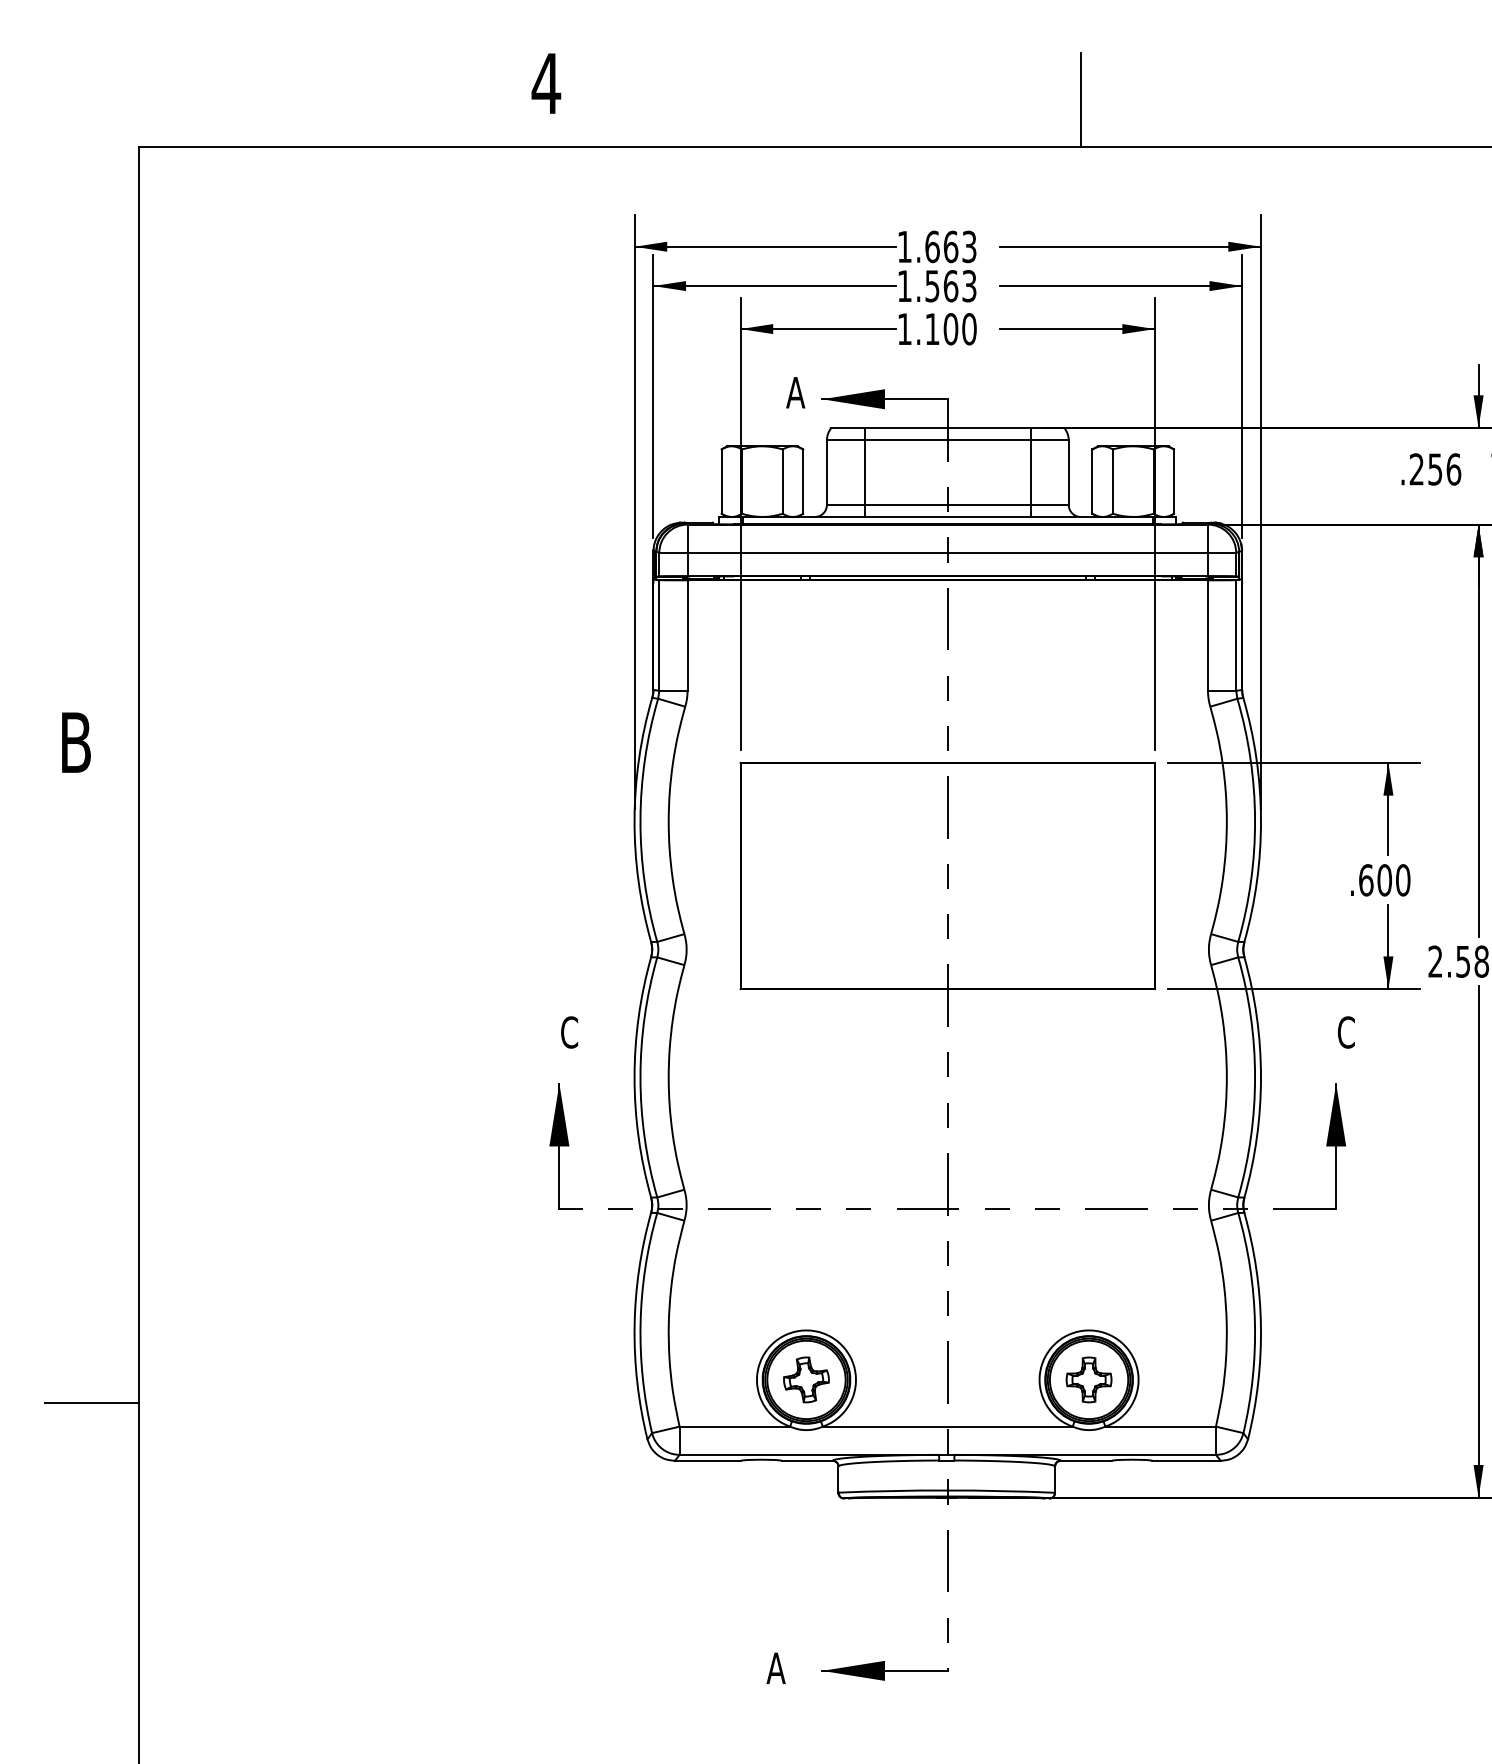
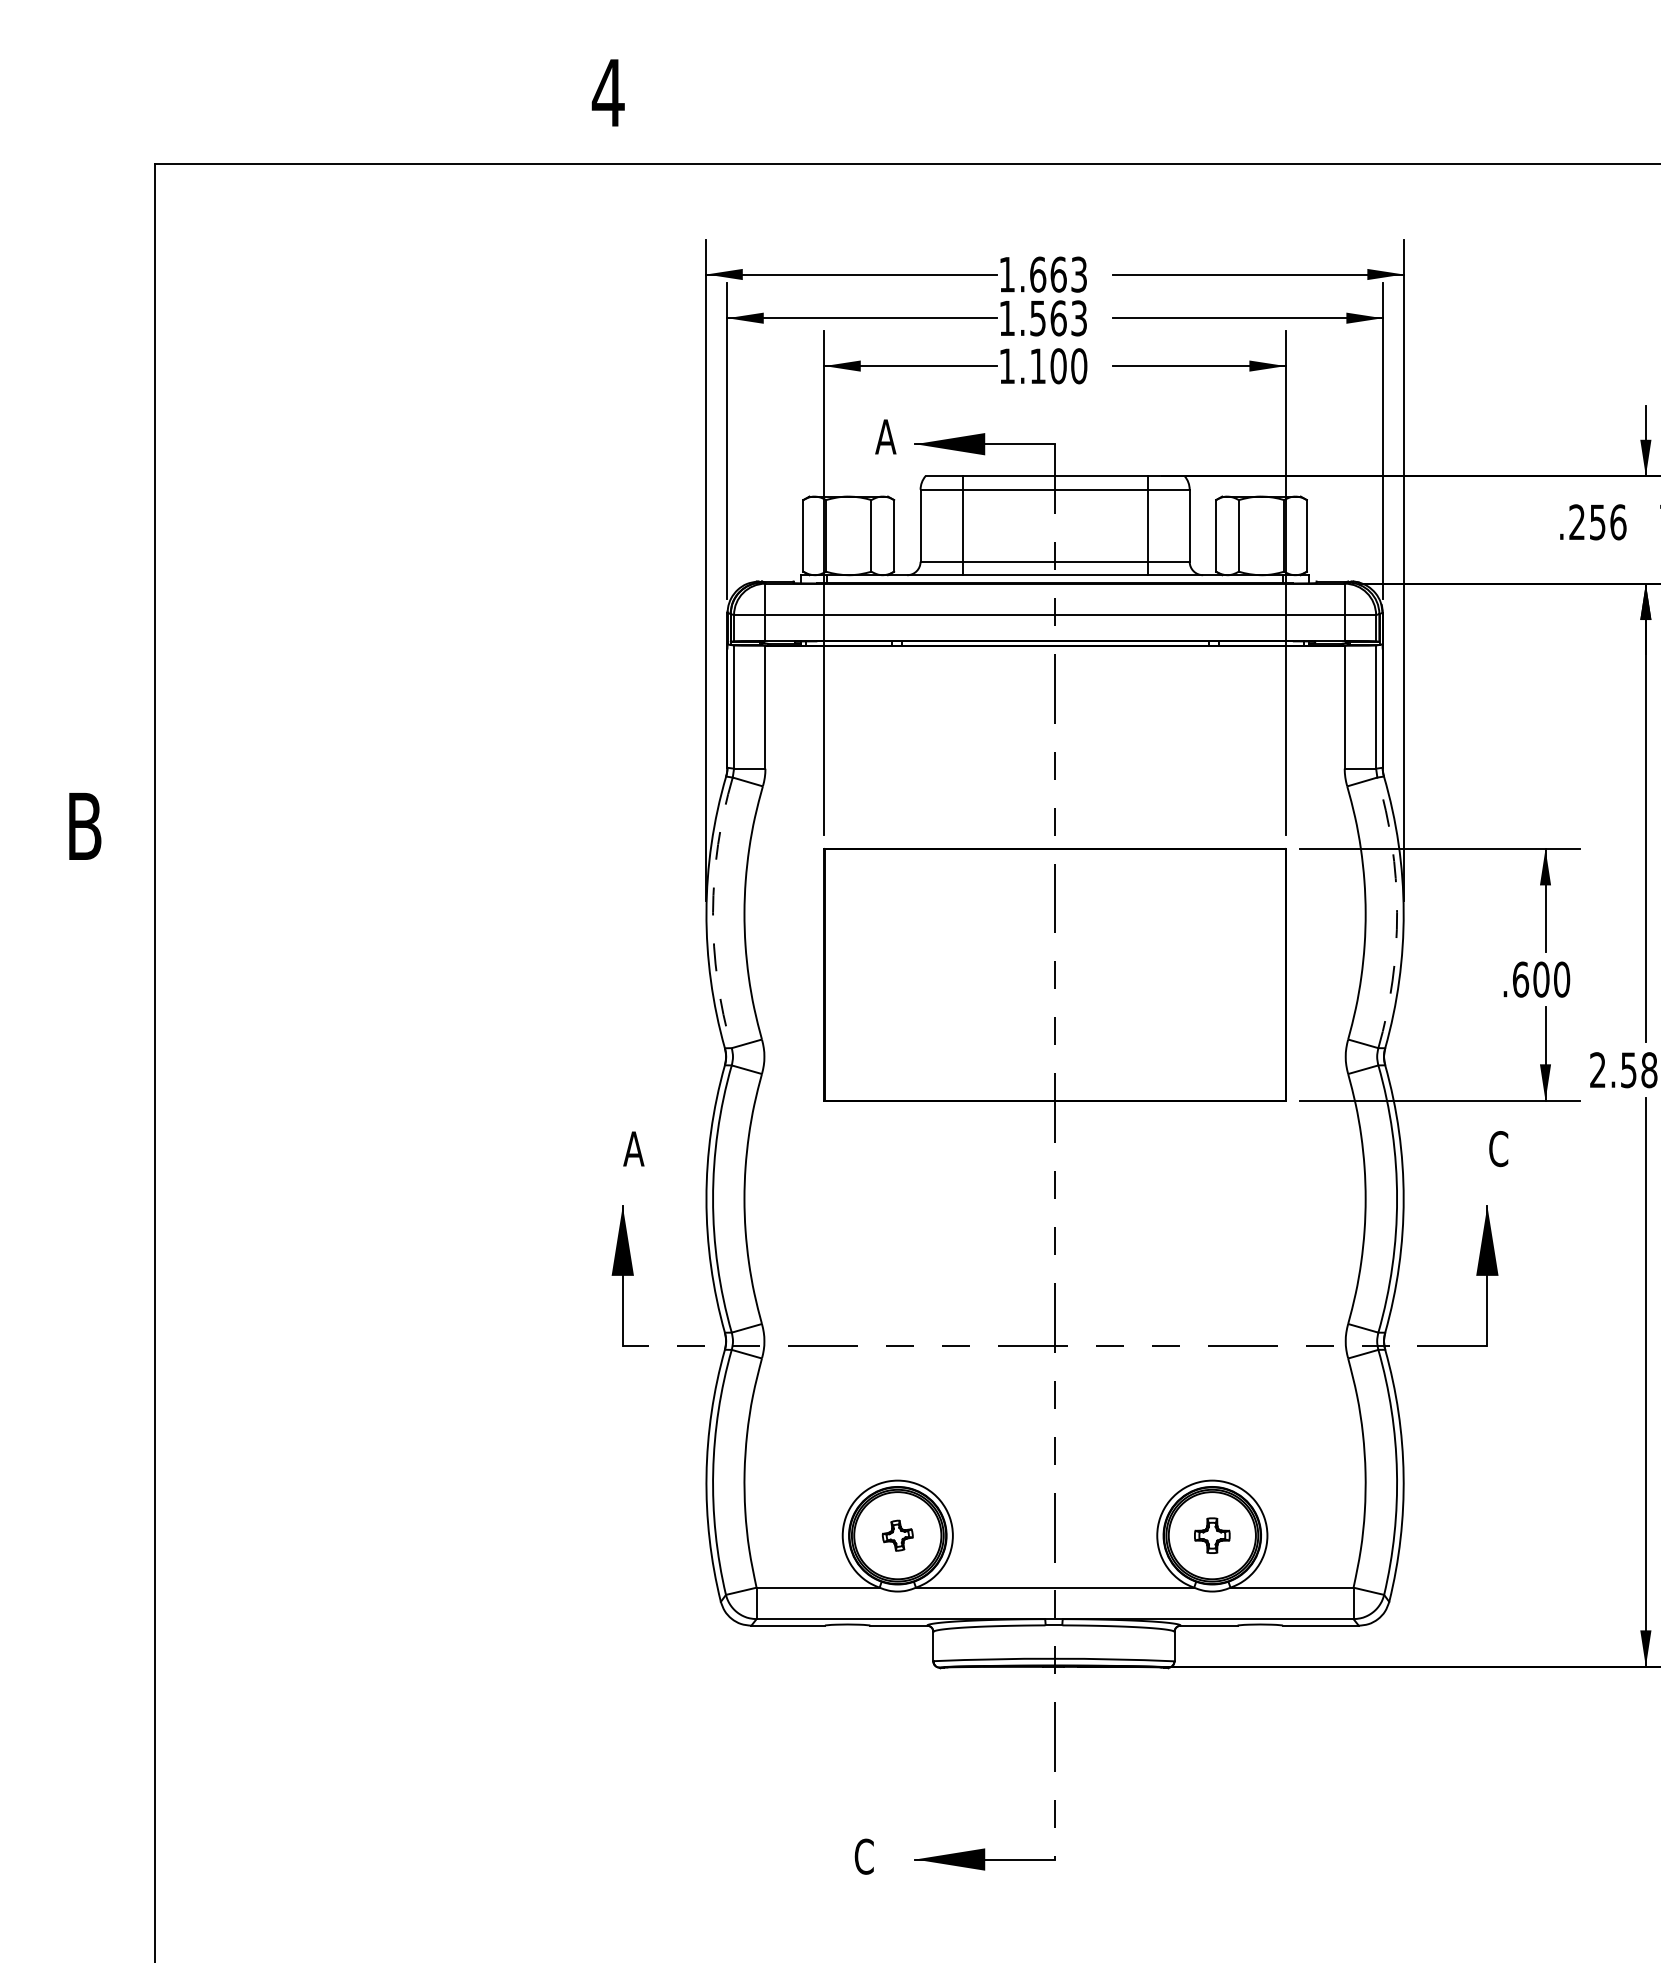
line: (1080, 99) -> (1202, 110), removed
arc: (640, 820) -> (713, 913), solid -> dashed
arc: (1255, 820) -> (1397, 913), solid -> dashed
text: (568, 1032) -> (632, 1149), C -> A
part: (806, 1379) -> (897, 1535), size x0.6
part: (1088, 1379) -> (1211, 1535), size x0.7
line: (91, 1403) -> (102, 1561), removed
text: (775, 1668) -> (863, 1856), A -> C

